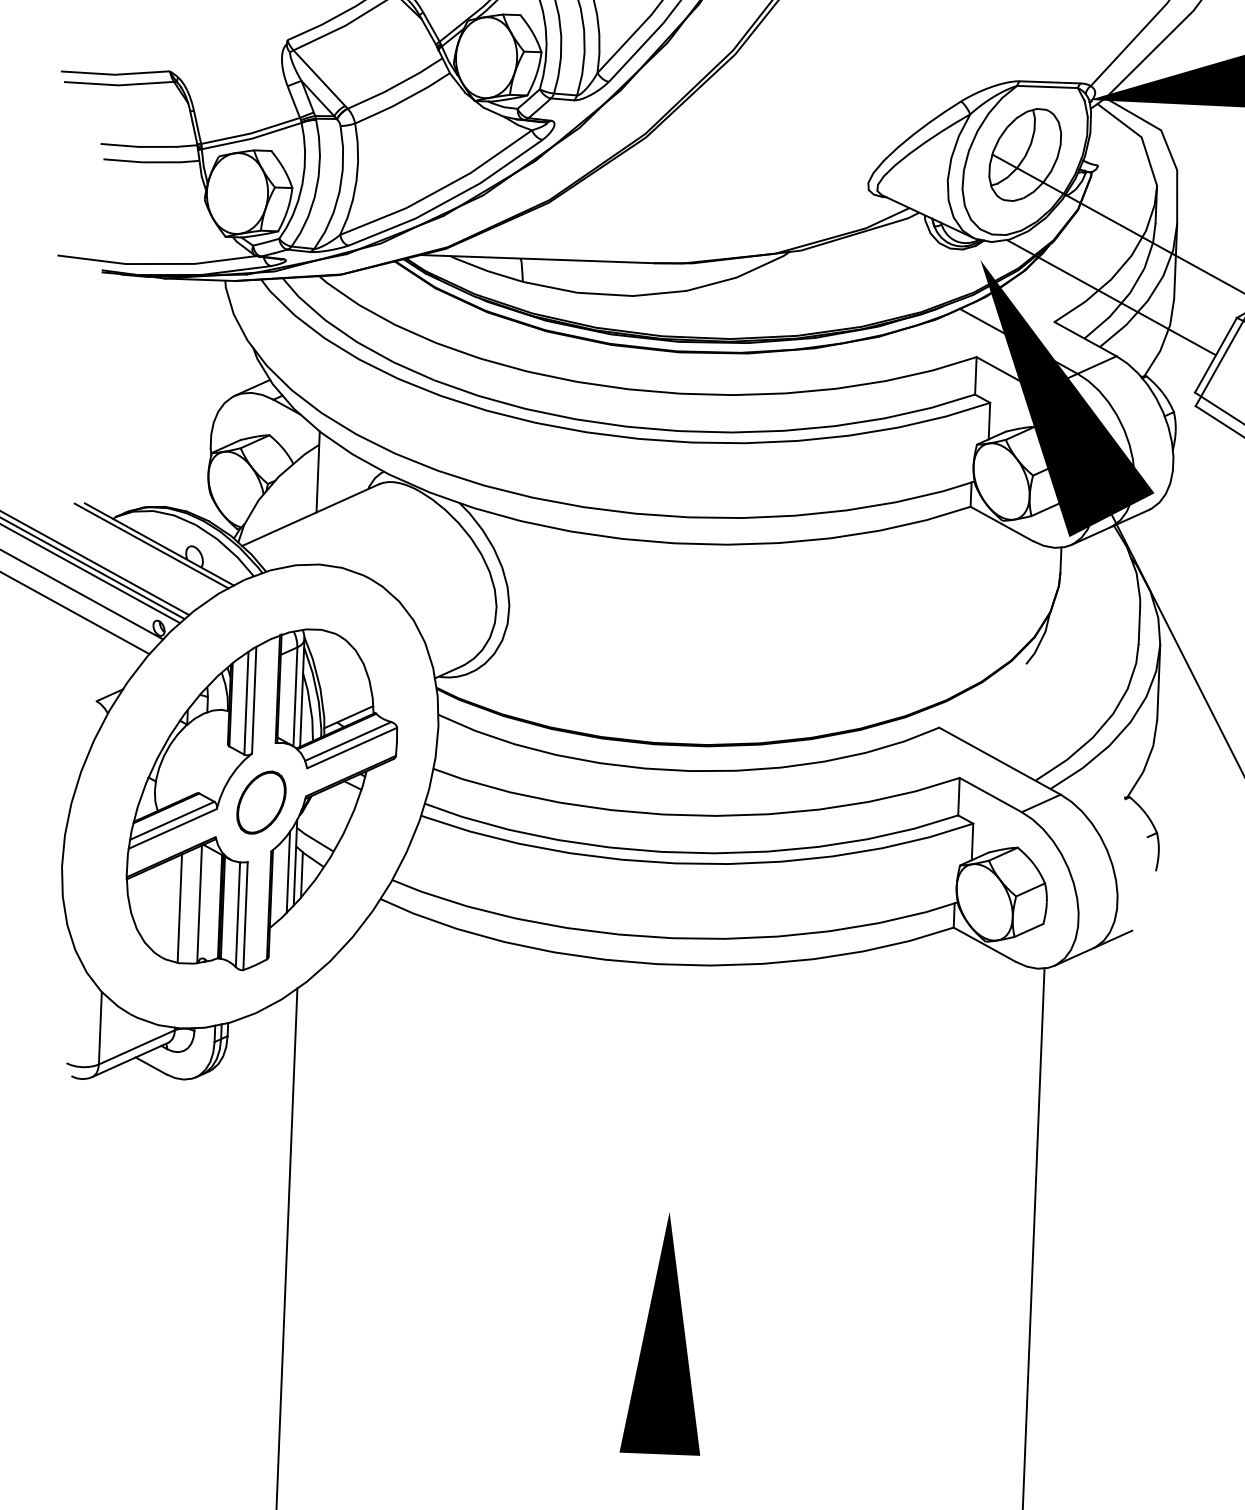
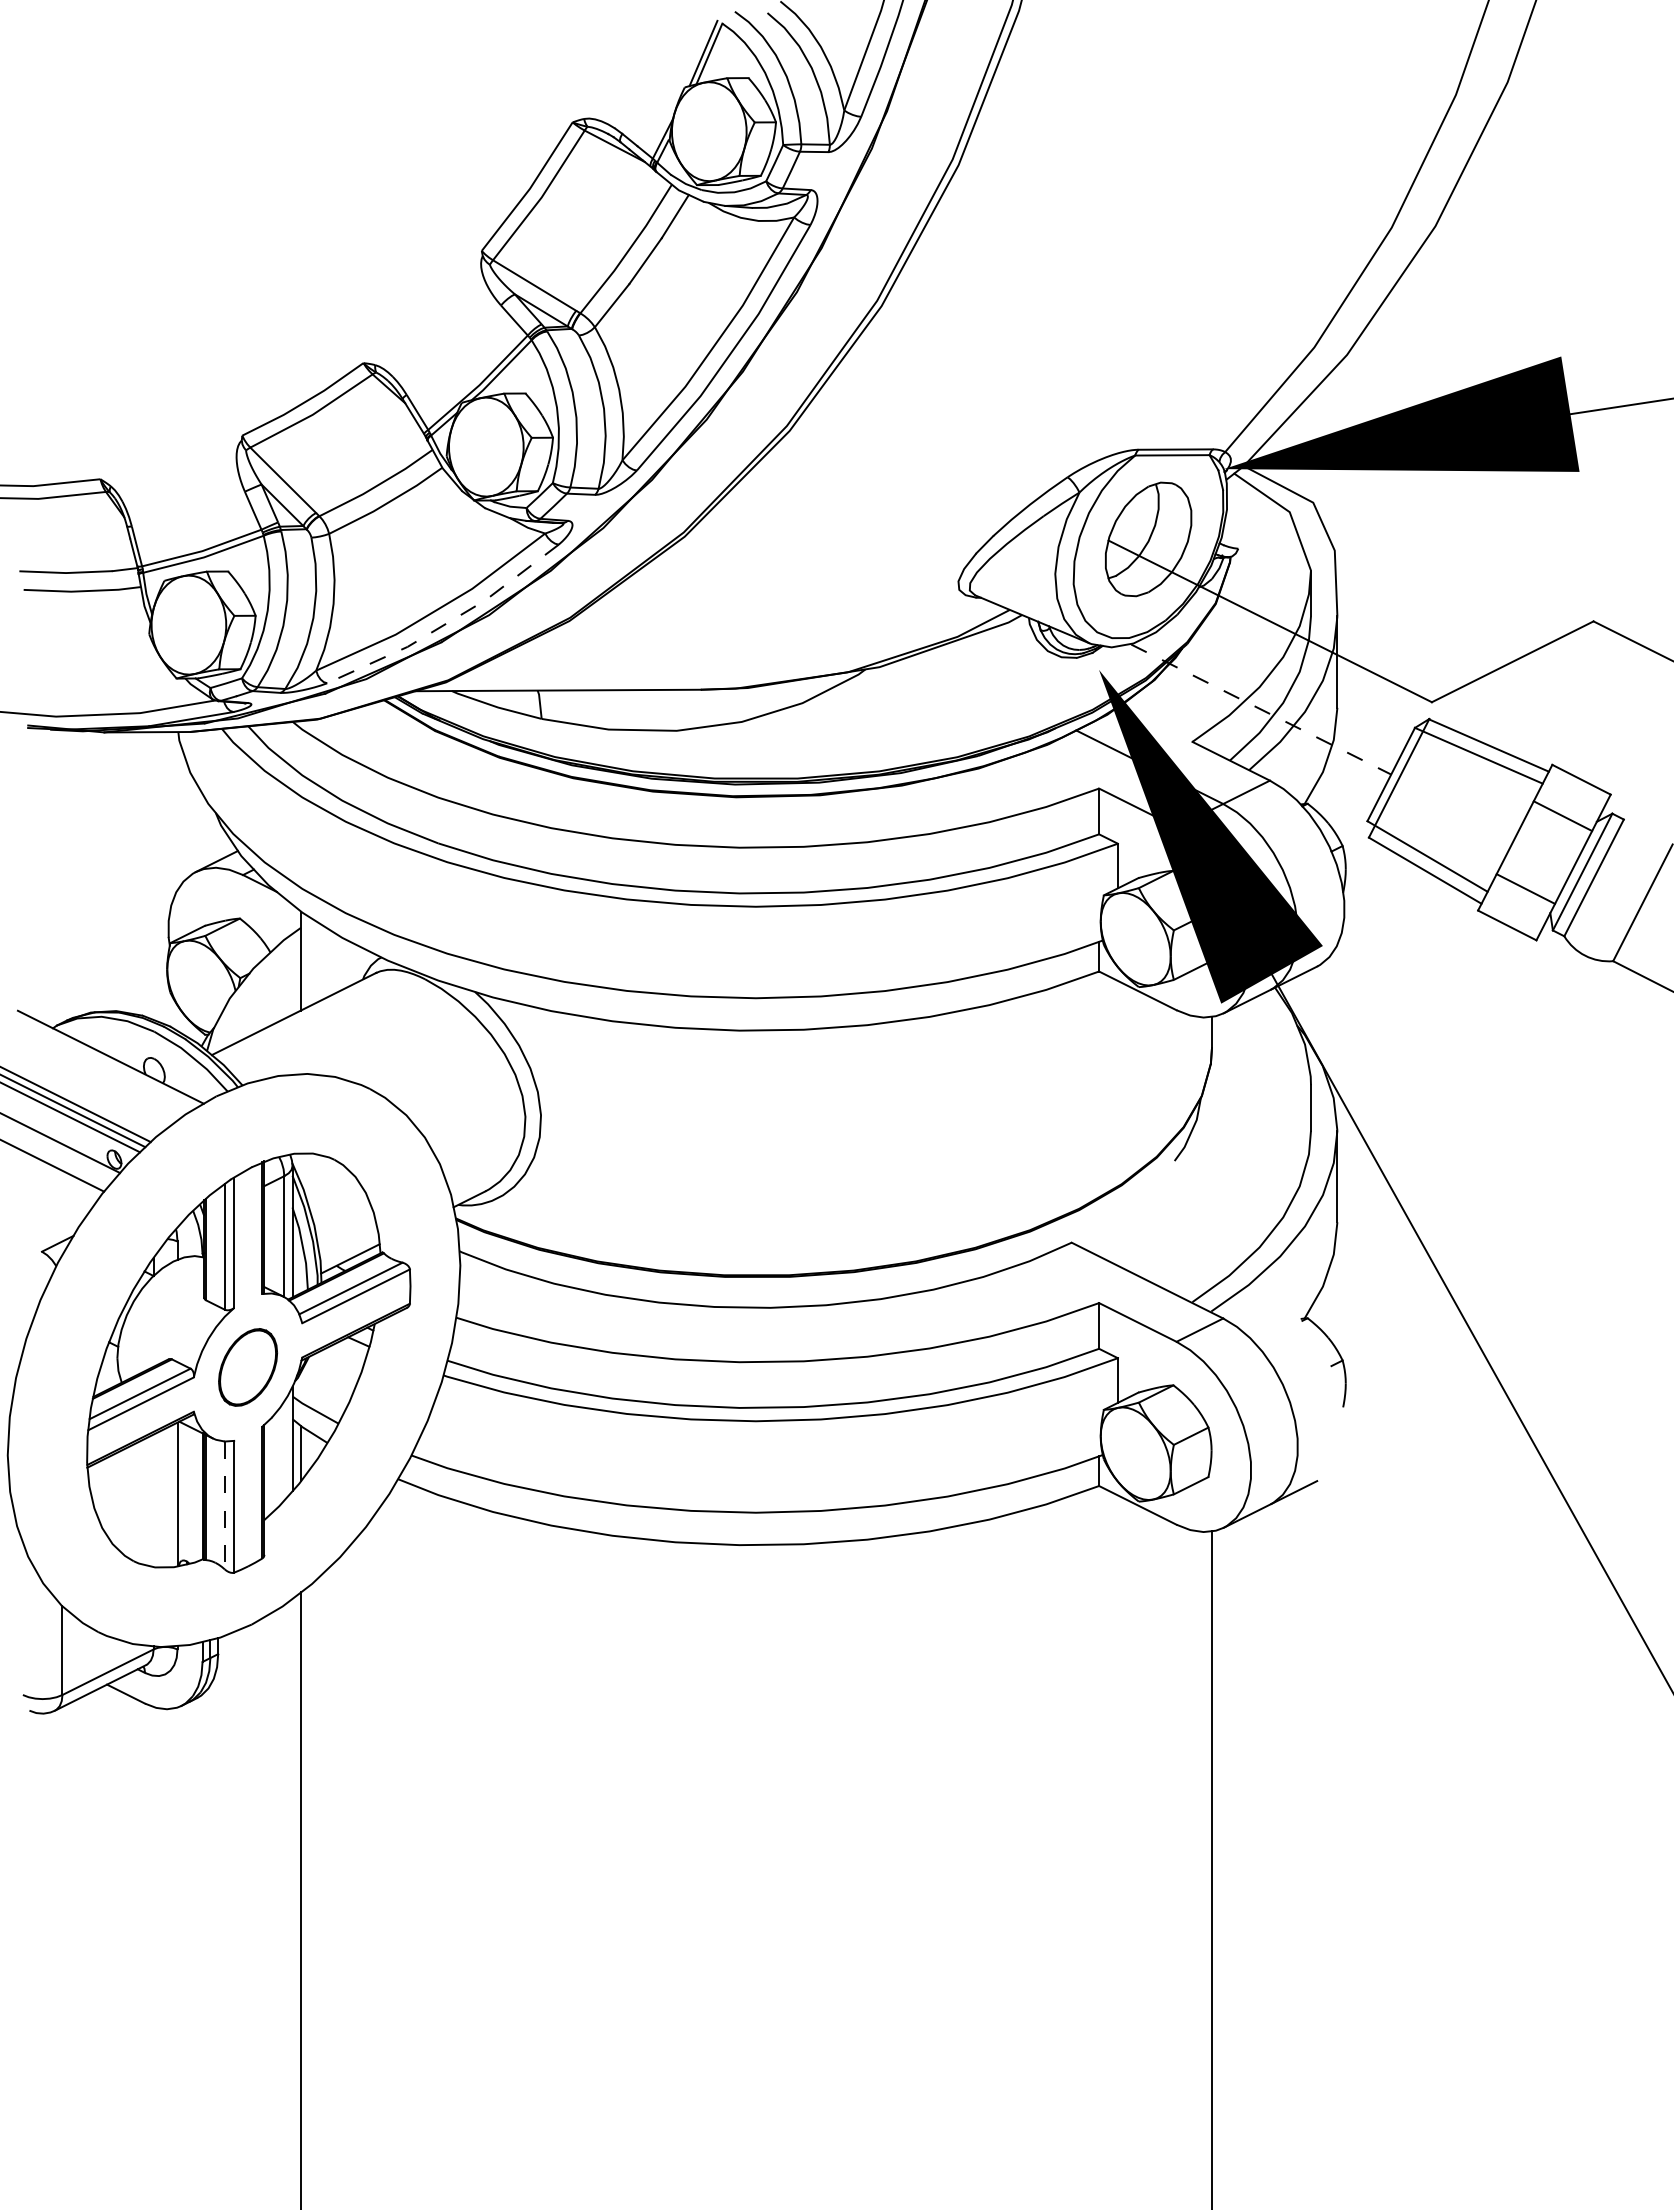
line: (449, 199) -> (447, 622), solid -> dashed
line: (1112, 297) -> (1261, 709), solid -> dashed
line: (151, 545) -> (101, 1059), removed
line: (288, 871) -> (284, 1450), removed
line: (179, 908) -> (153, 1500), removed
line: (237, 914) -> (224, 1505), solid -> dashed
part: (664, 1333) -> (766, 1995), removed

